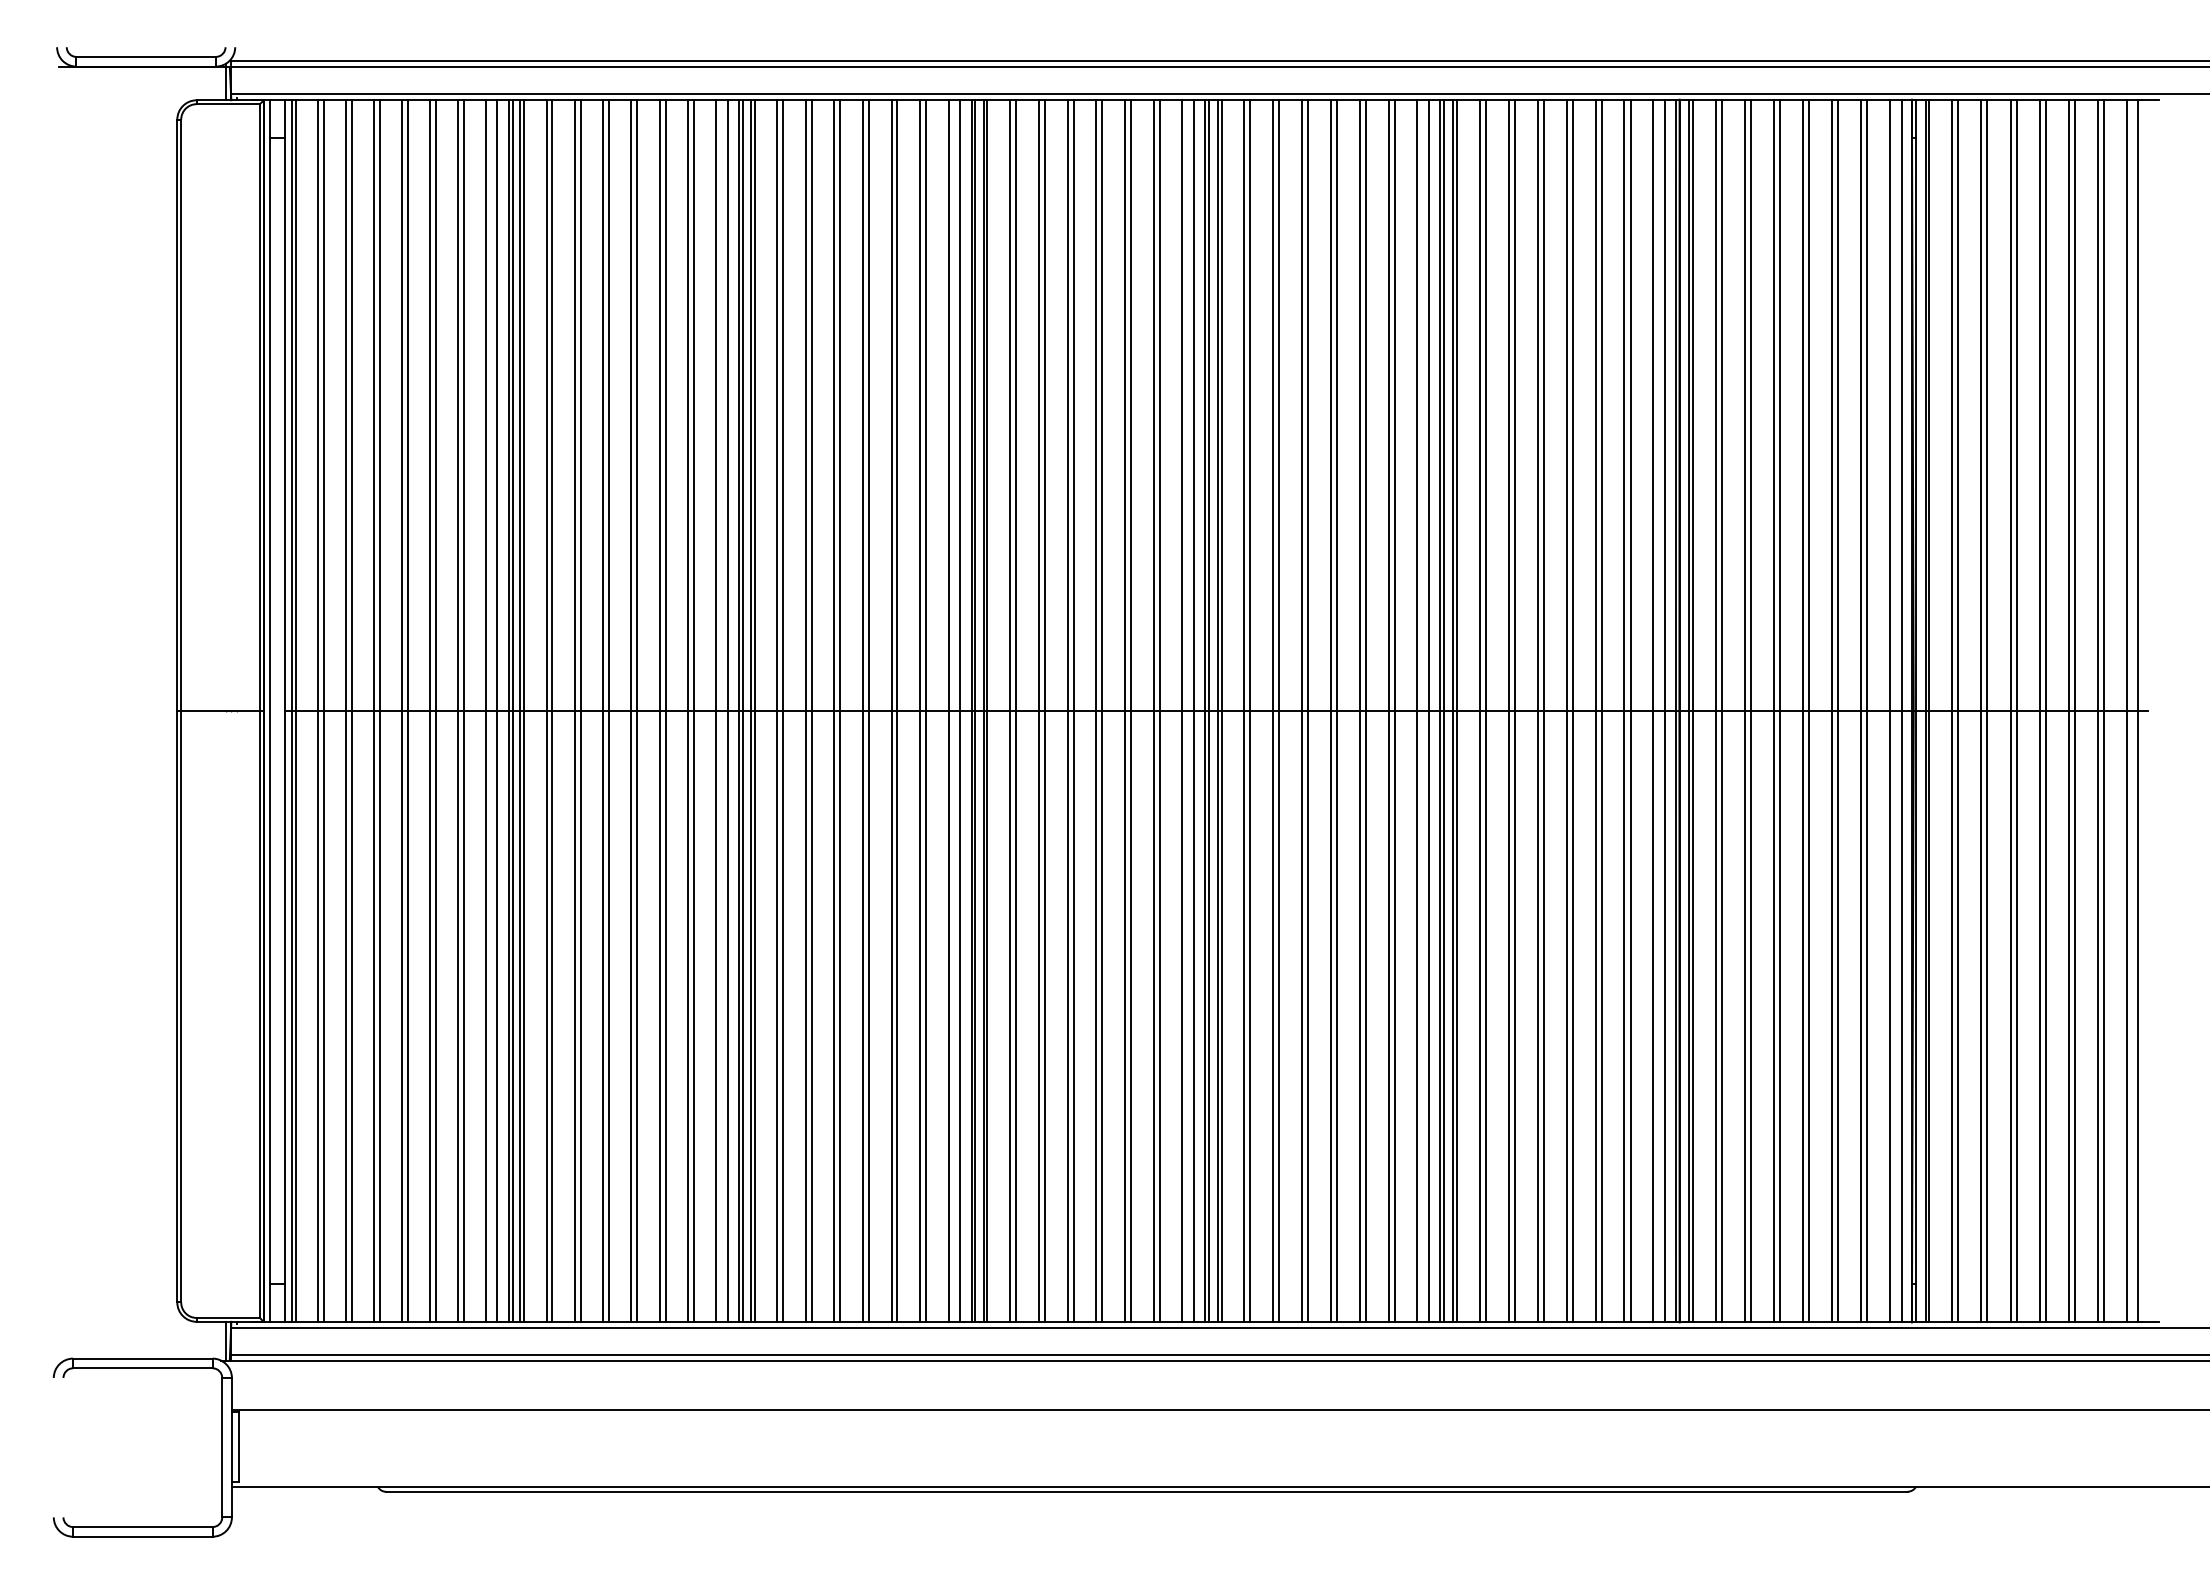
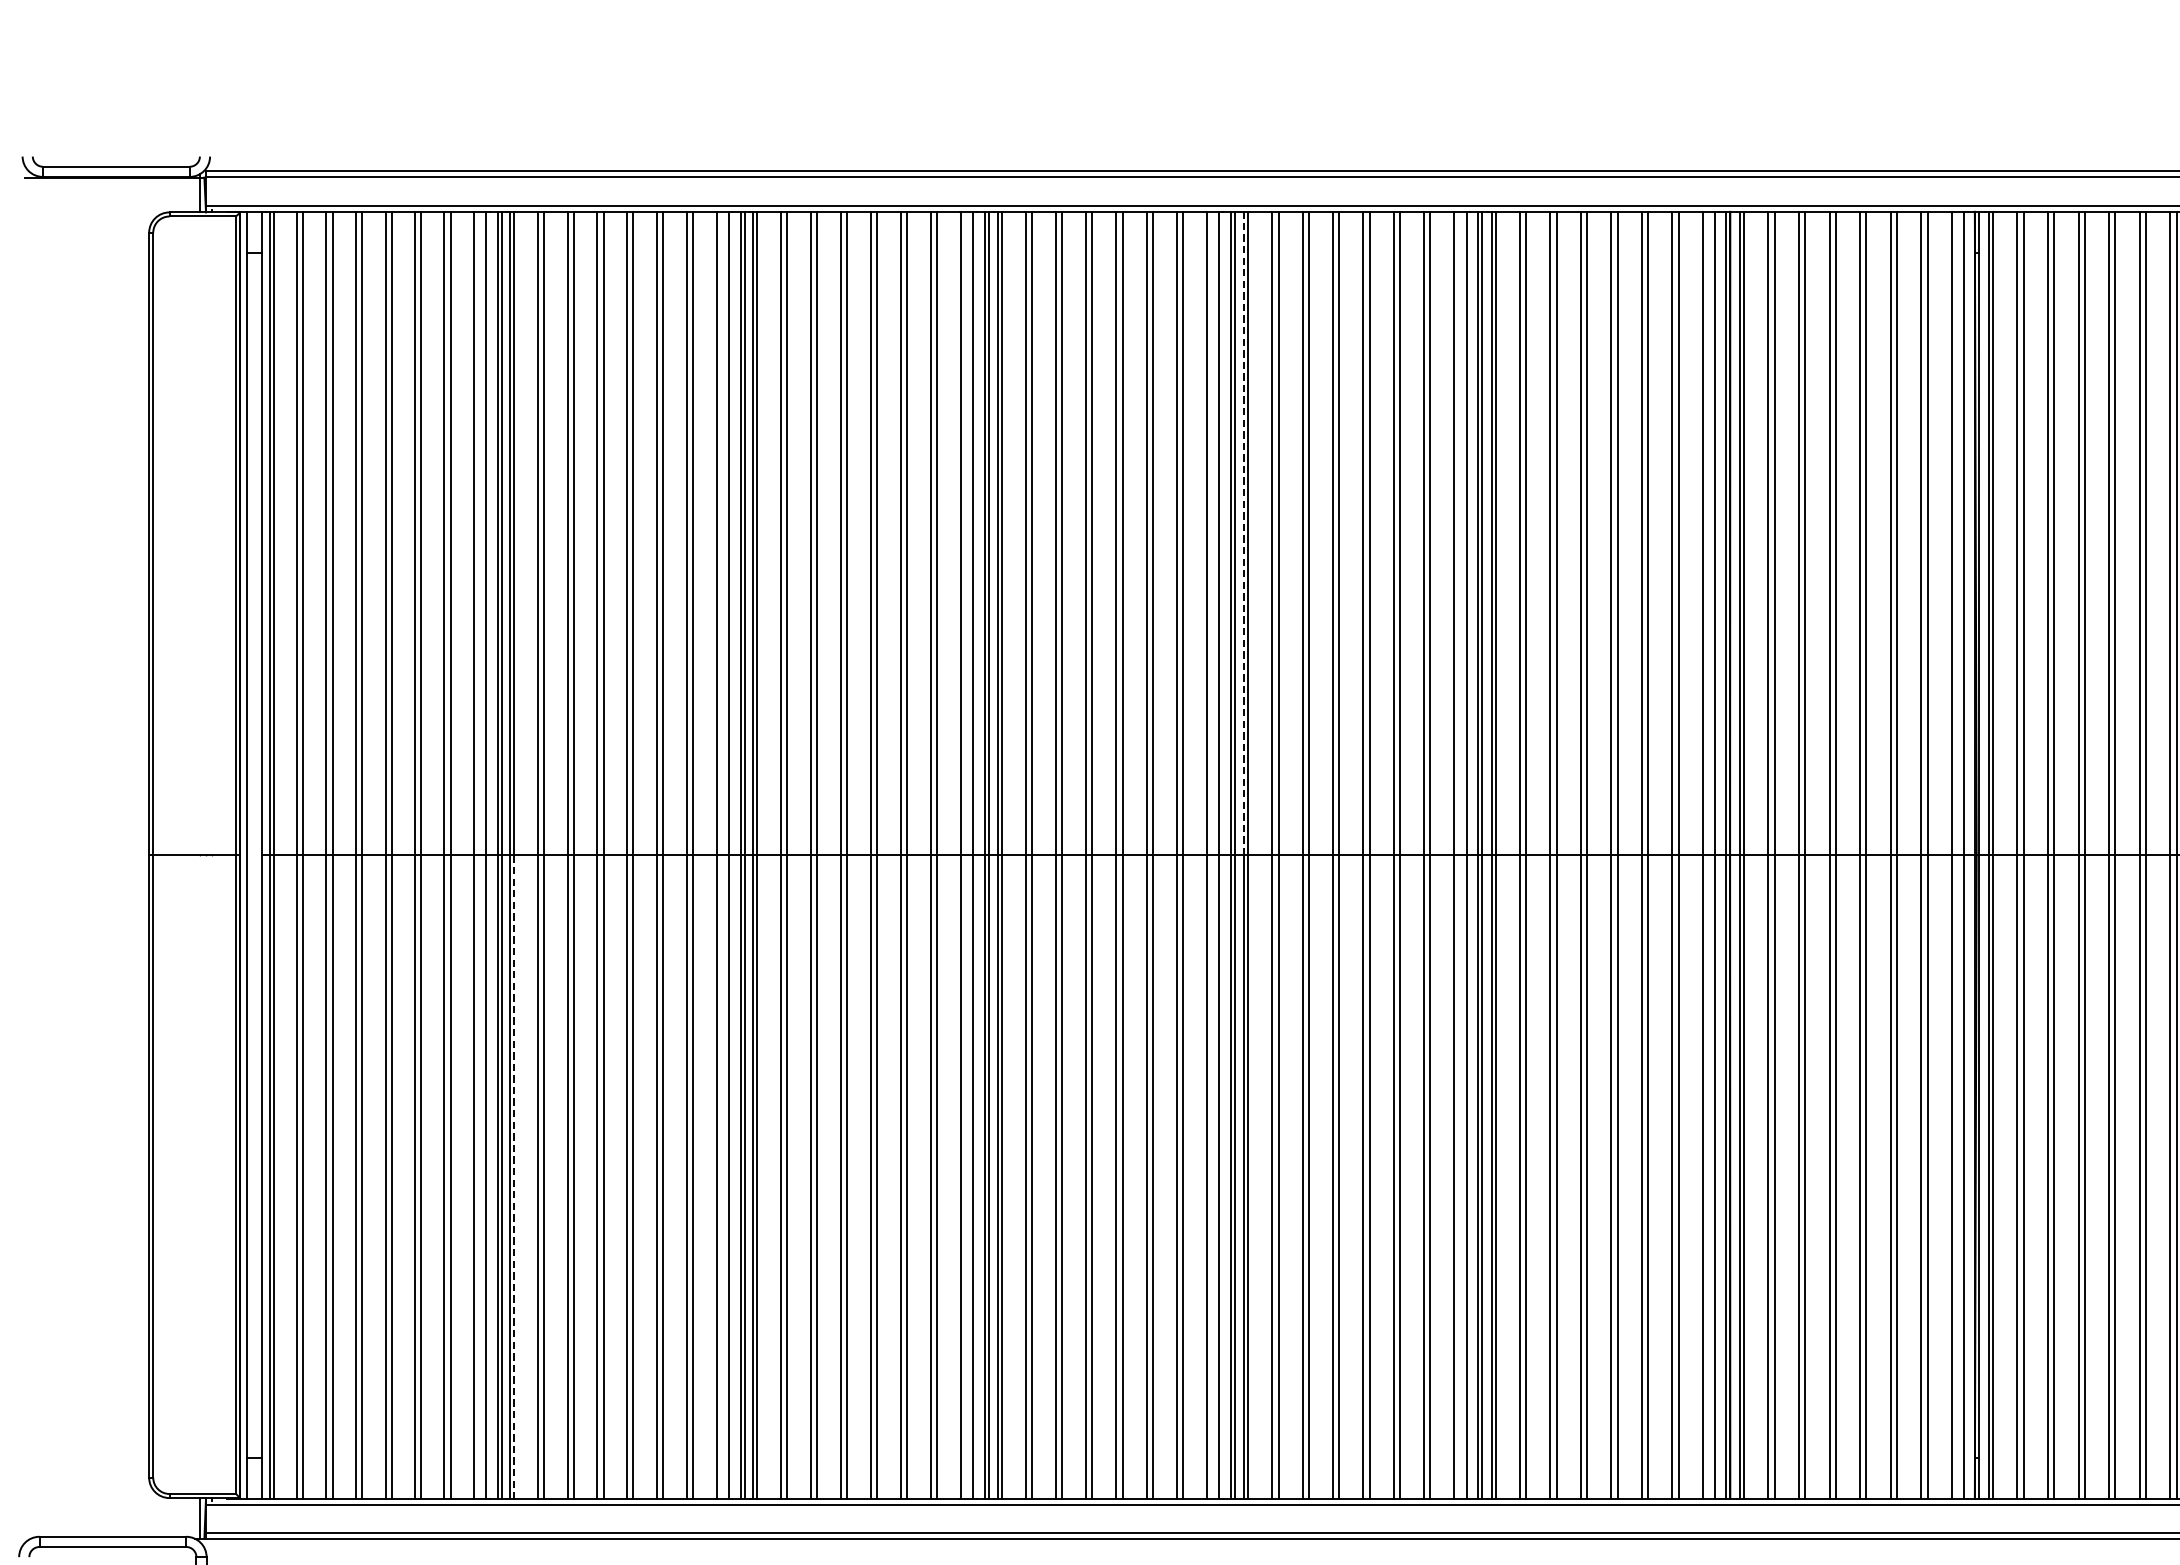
line: (1217, 405) -> (1243, 533), solid -> dashed
line: (524, 1016) -> (514, 1176), solid -> dashed

